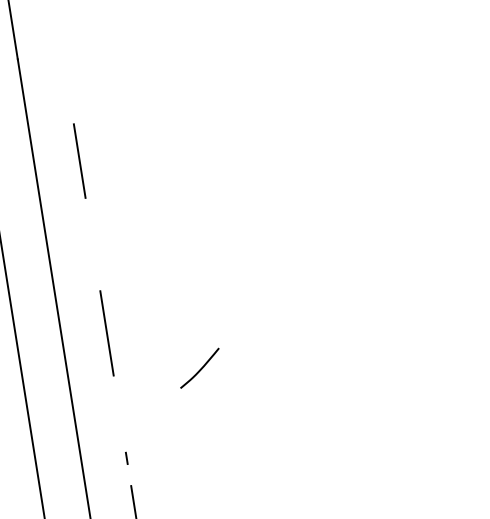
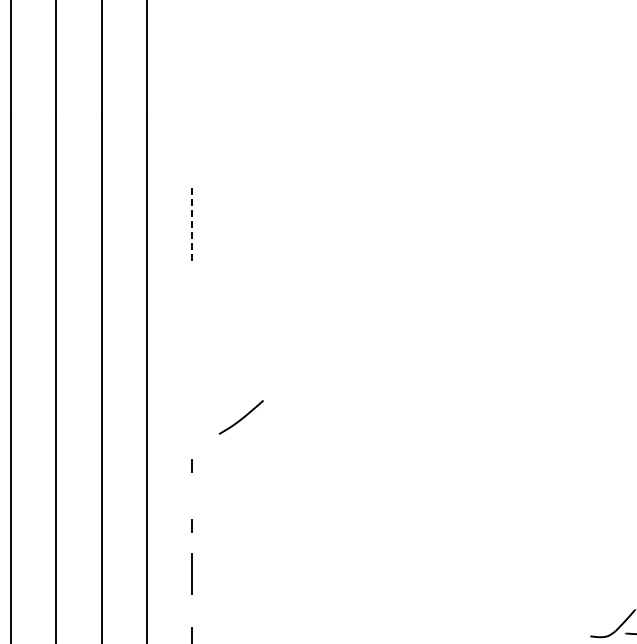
line: (80, 161) -> (192, 225), solid -> dashed
line: (107, 333) -> (192, 399), removed
curve: (199, 369) -> (240, 418), moved
line: (116, 398) -> (191, 465), added

